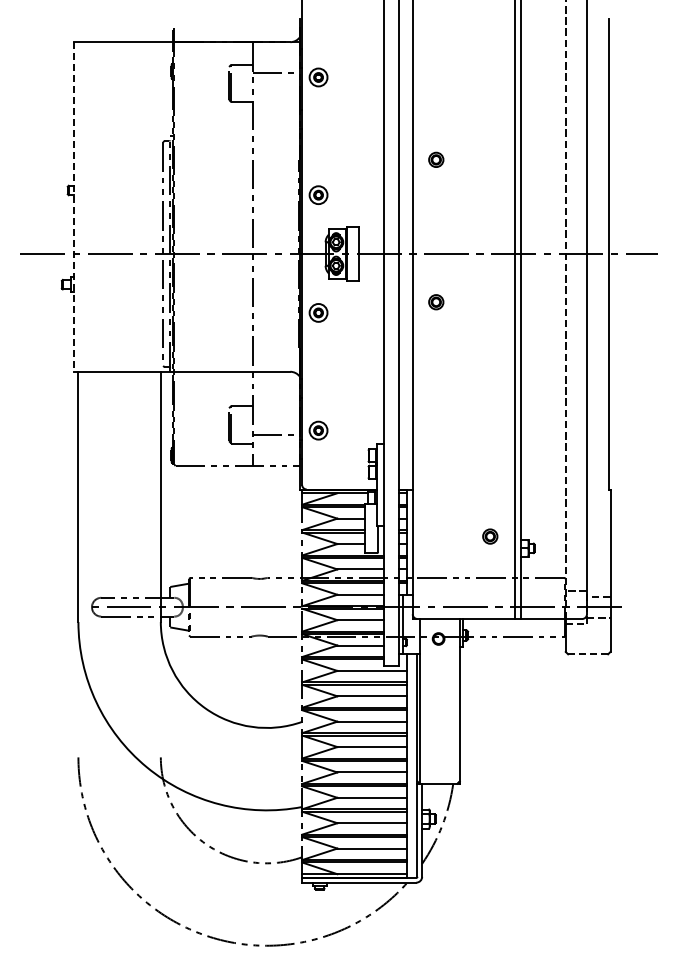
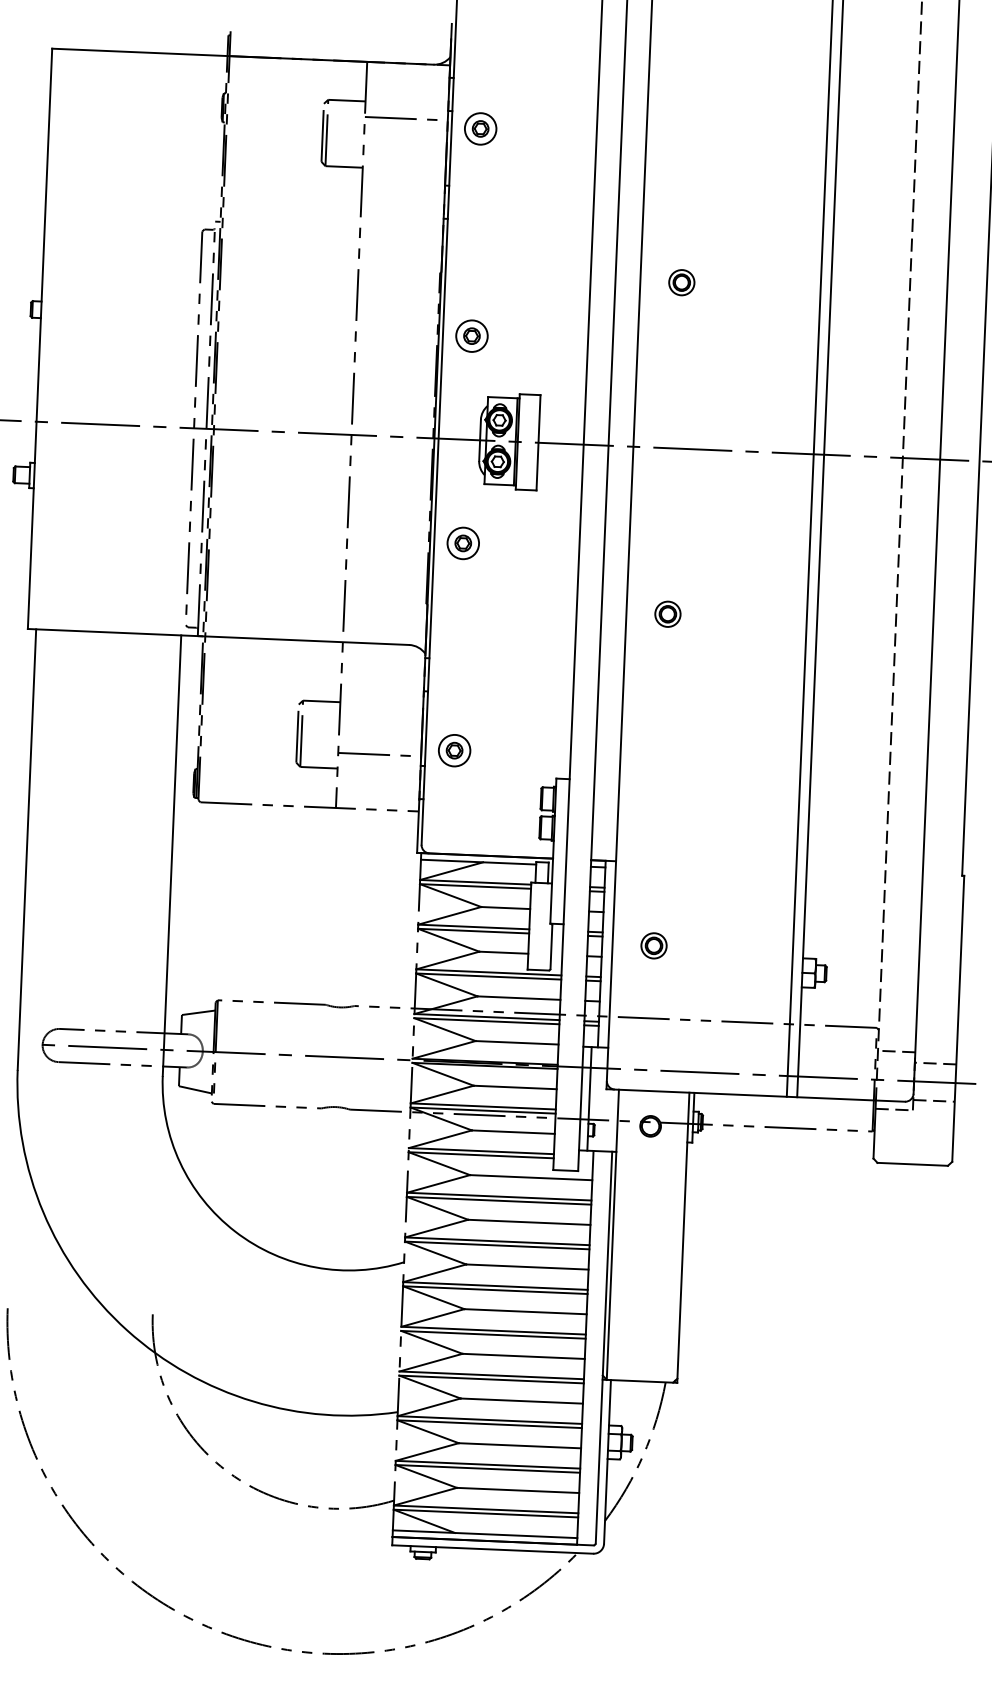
line: (73, 206) -> (39, 337), dashed -> solid
part: (436, 302) -> (668, 614), moved
part: (490, 536) -> (654, 945), moved
line: (587, 654) -> (911, 1164), dashed -> solid

